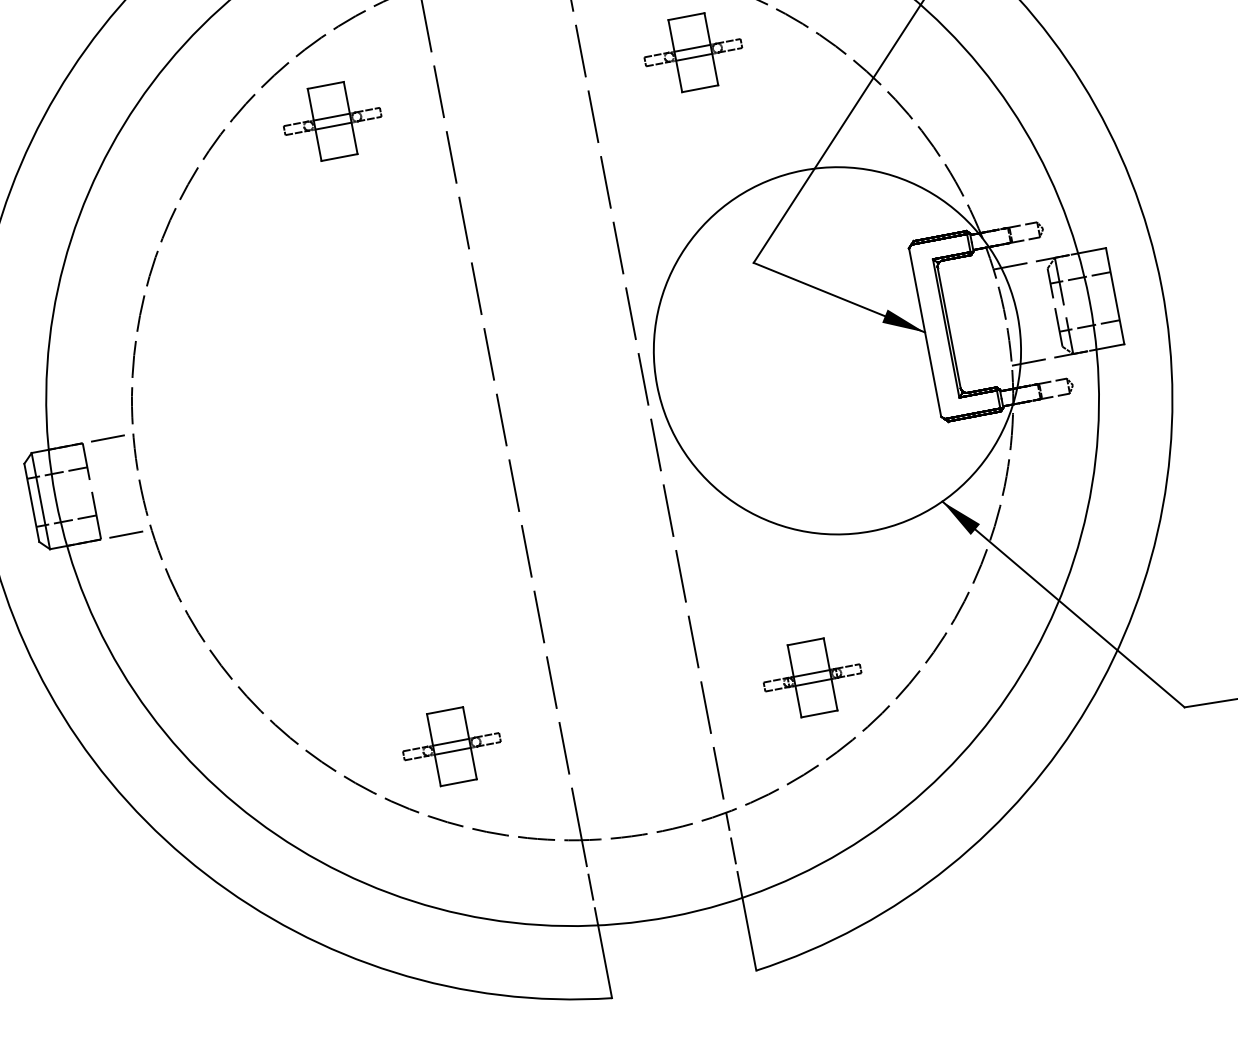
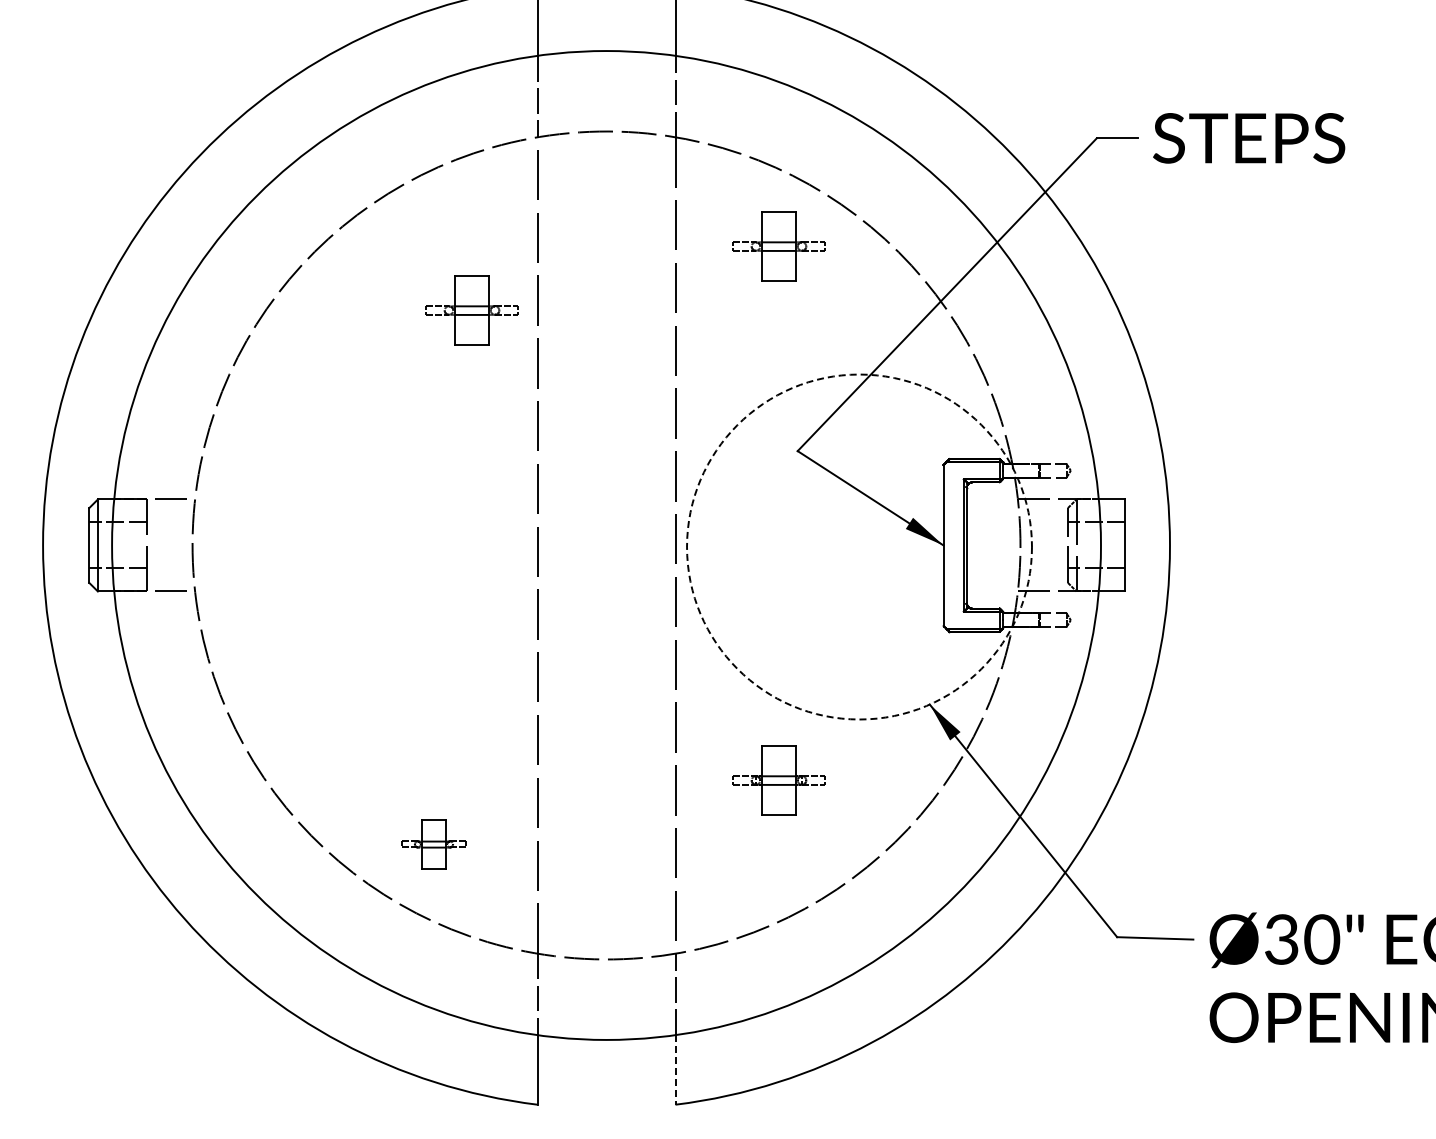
part: (332, 121) -> (471, 310), moved
circle: (837, 350) -> (859, 546), solid -> dashed
part: (812, 678) -> (778, 780), moved
part: (451, 746) -> (433, 844), size x0.7
line: (749, 933) -> (675, 1069), solid -> dashed

